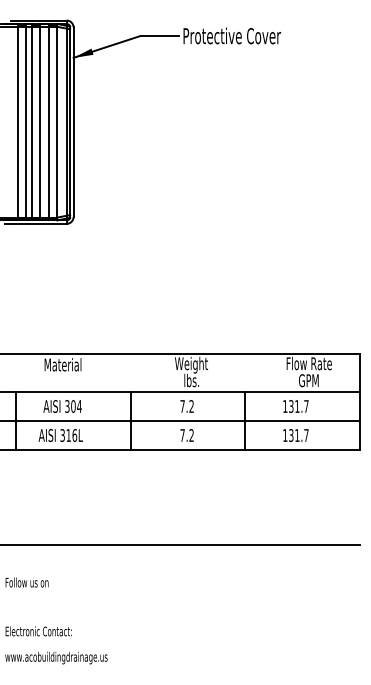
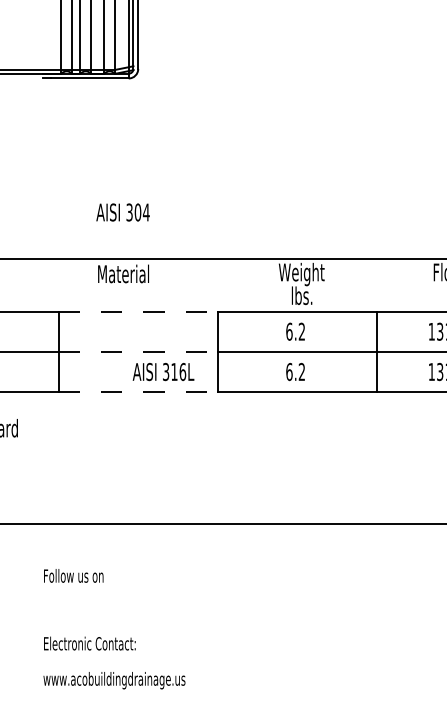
line: (74, 392) -> (139, 312), solid -> dashed
text: (62, 406) -> (122, 212), moved
text: (182, 406) -> (289, 331), 7.2 -> 6.2
line: (74, 421) -> (139, 352), solid -> dashed
text: (60, 435) -> (163, 371), moved
text: (182, 435) -> (289, 371), 7.2 -> 6.2
line: (74, 449) -> (139, 391), solid -> dashed

